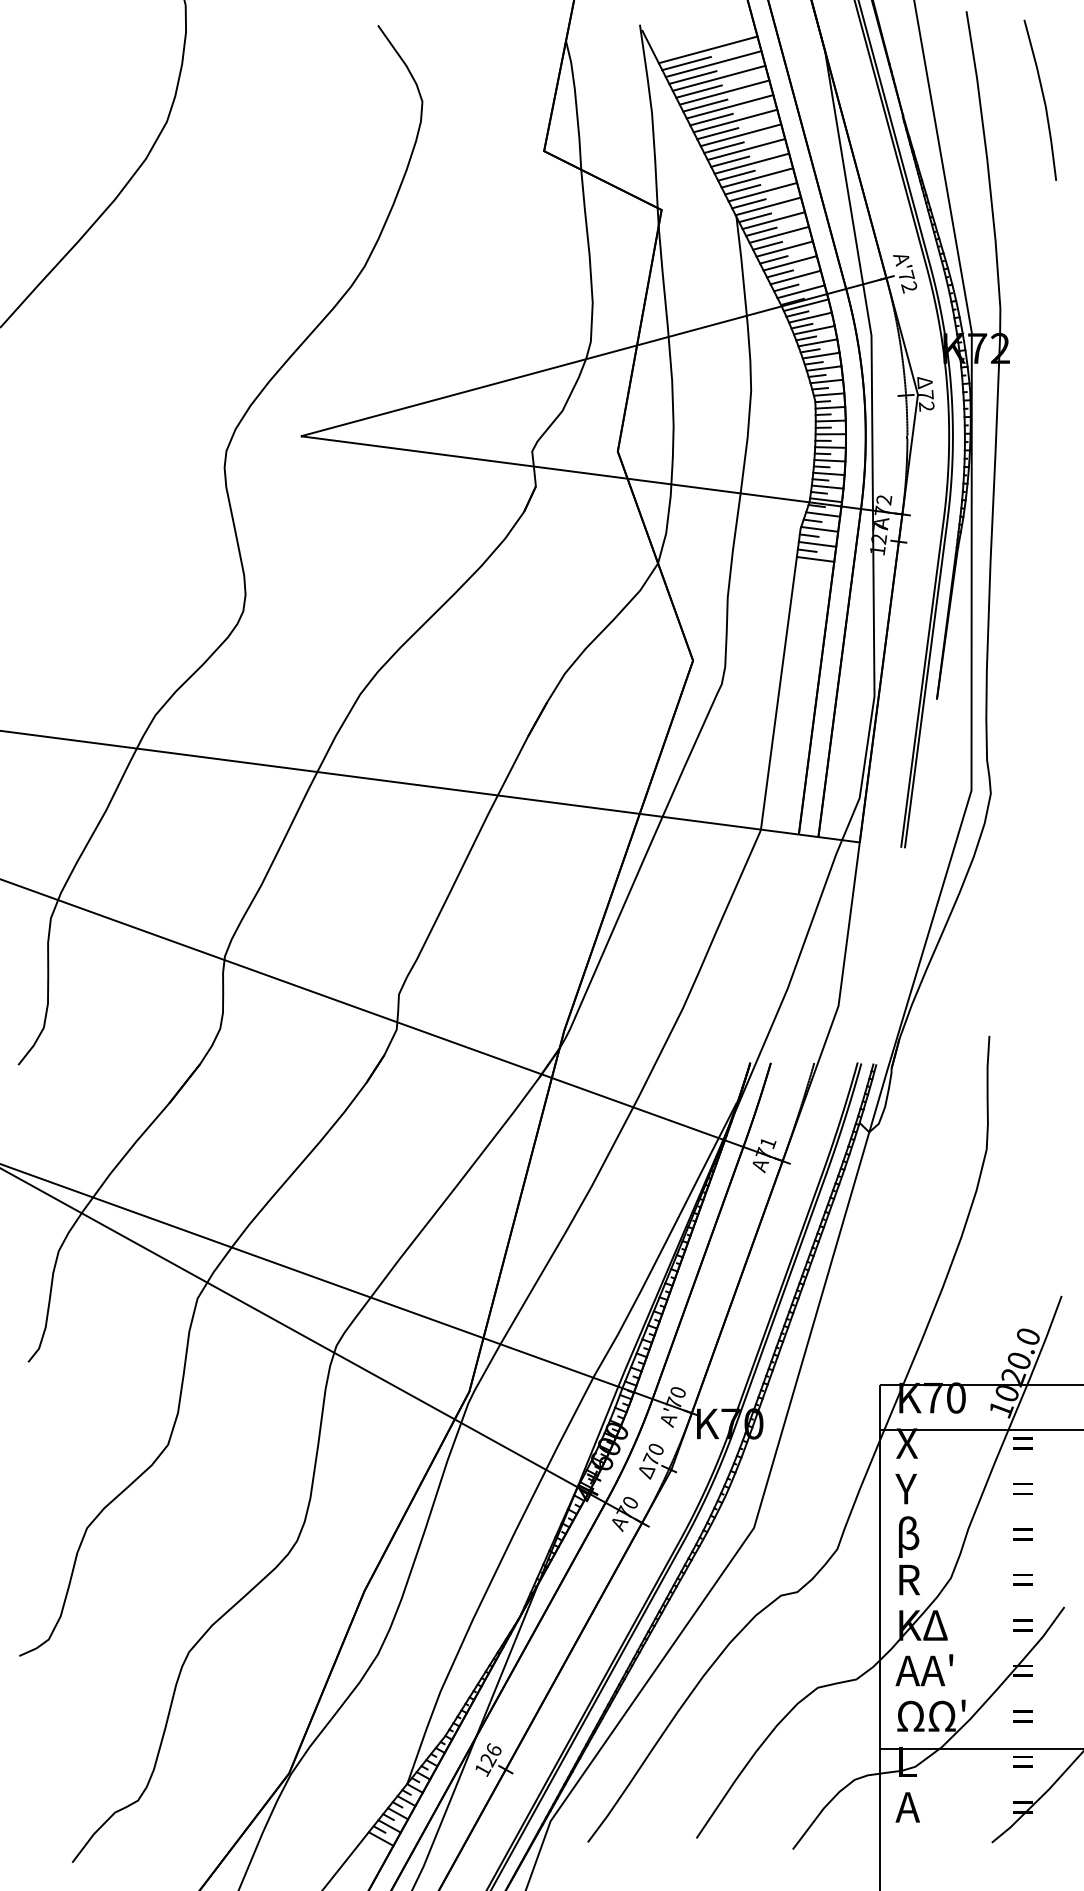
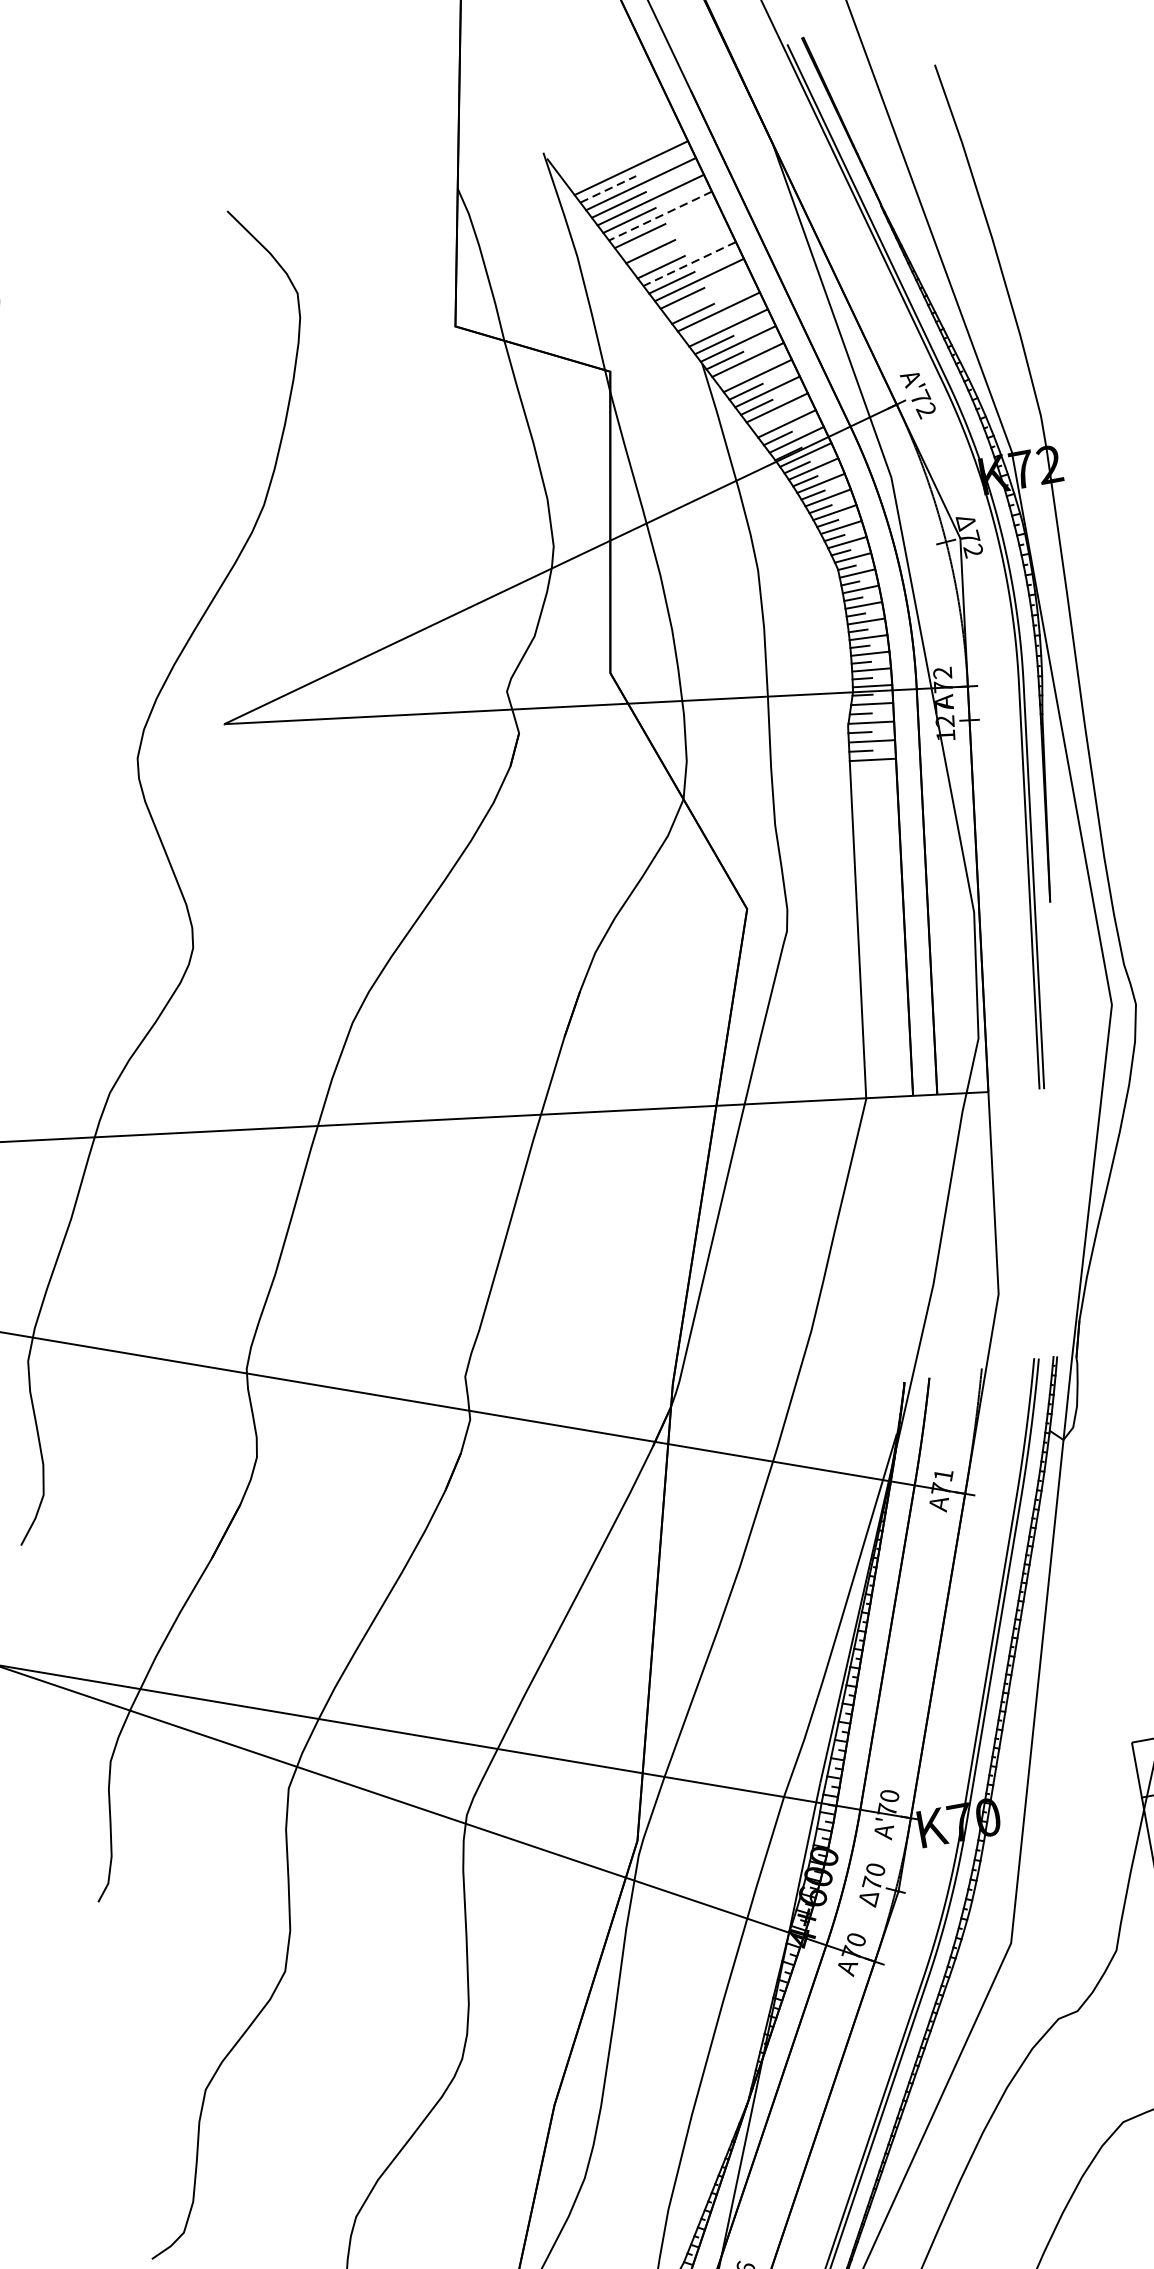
line: (687, 63) -> (609, 189), solid -> dashed
line: (724, 92) -> (660, 216), solid -> dashed
line: (1042, 97) -> (1045, 152), removed
line: (729, 106) -> (669, 231), removed
line: (735, 120) -> (679, 247), removed
line: (740, 135) -> (689, 264), solid -> dashed
line: (751, 163) -> (708, 295), removed
line: (742, 189) -> (703, 329), removed
line: (761, 231) -> (735, 375), removed
line: (779, 273) -> (766, 422), removed

